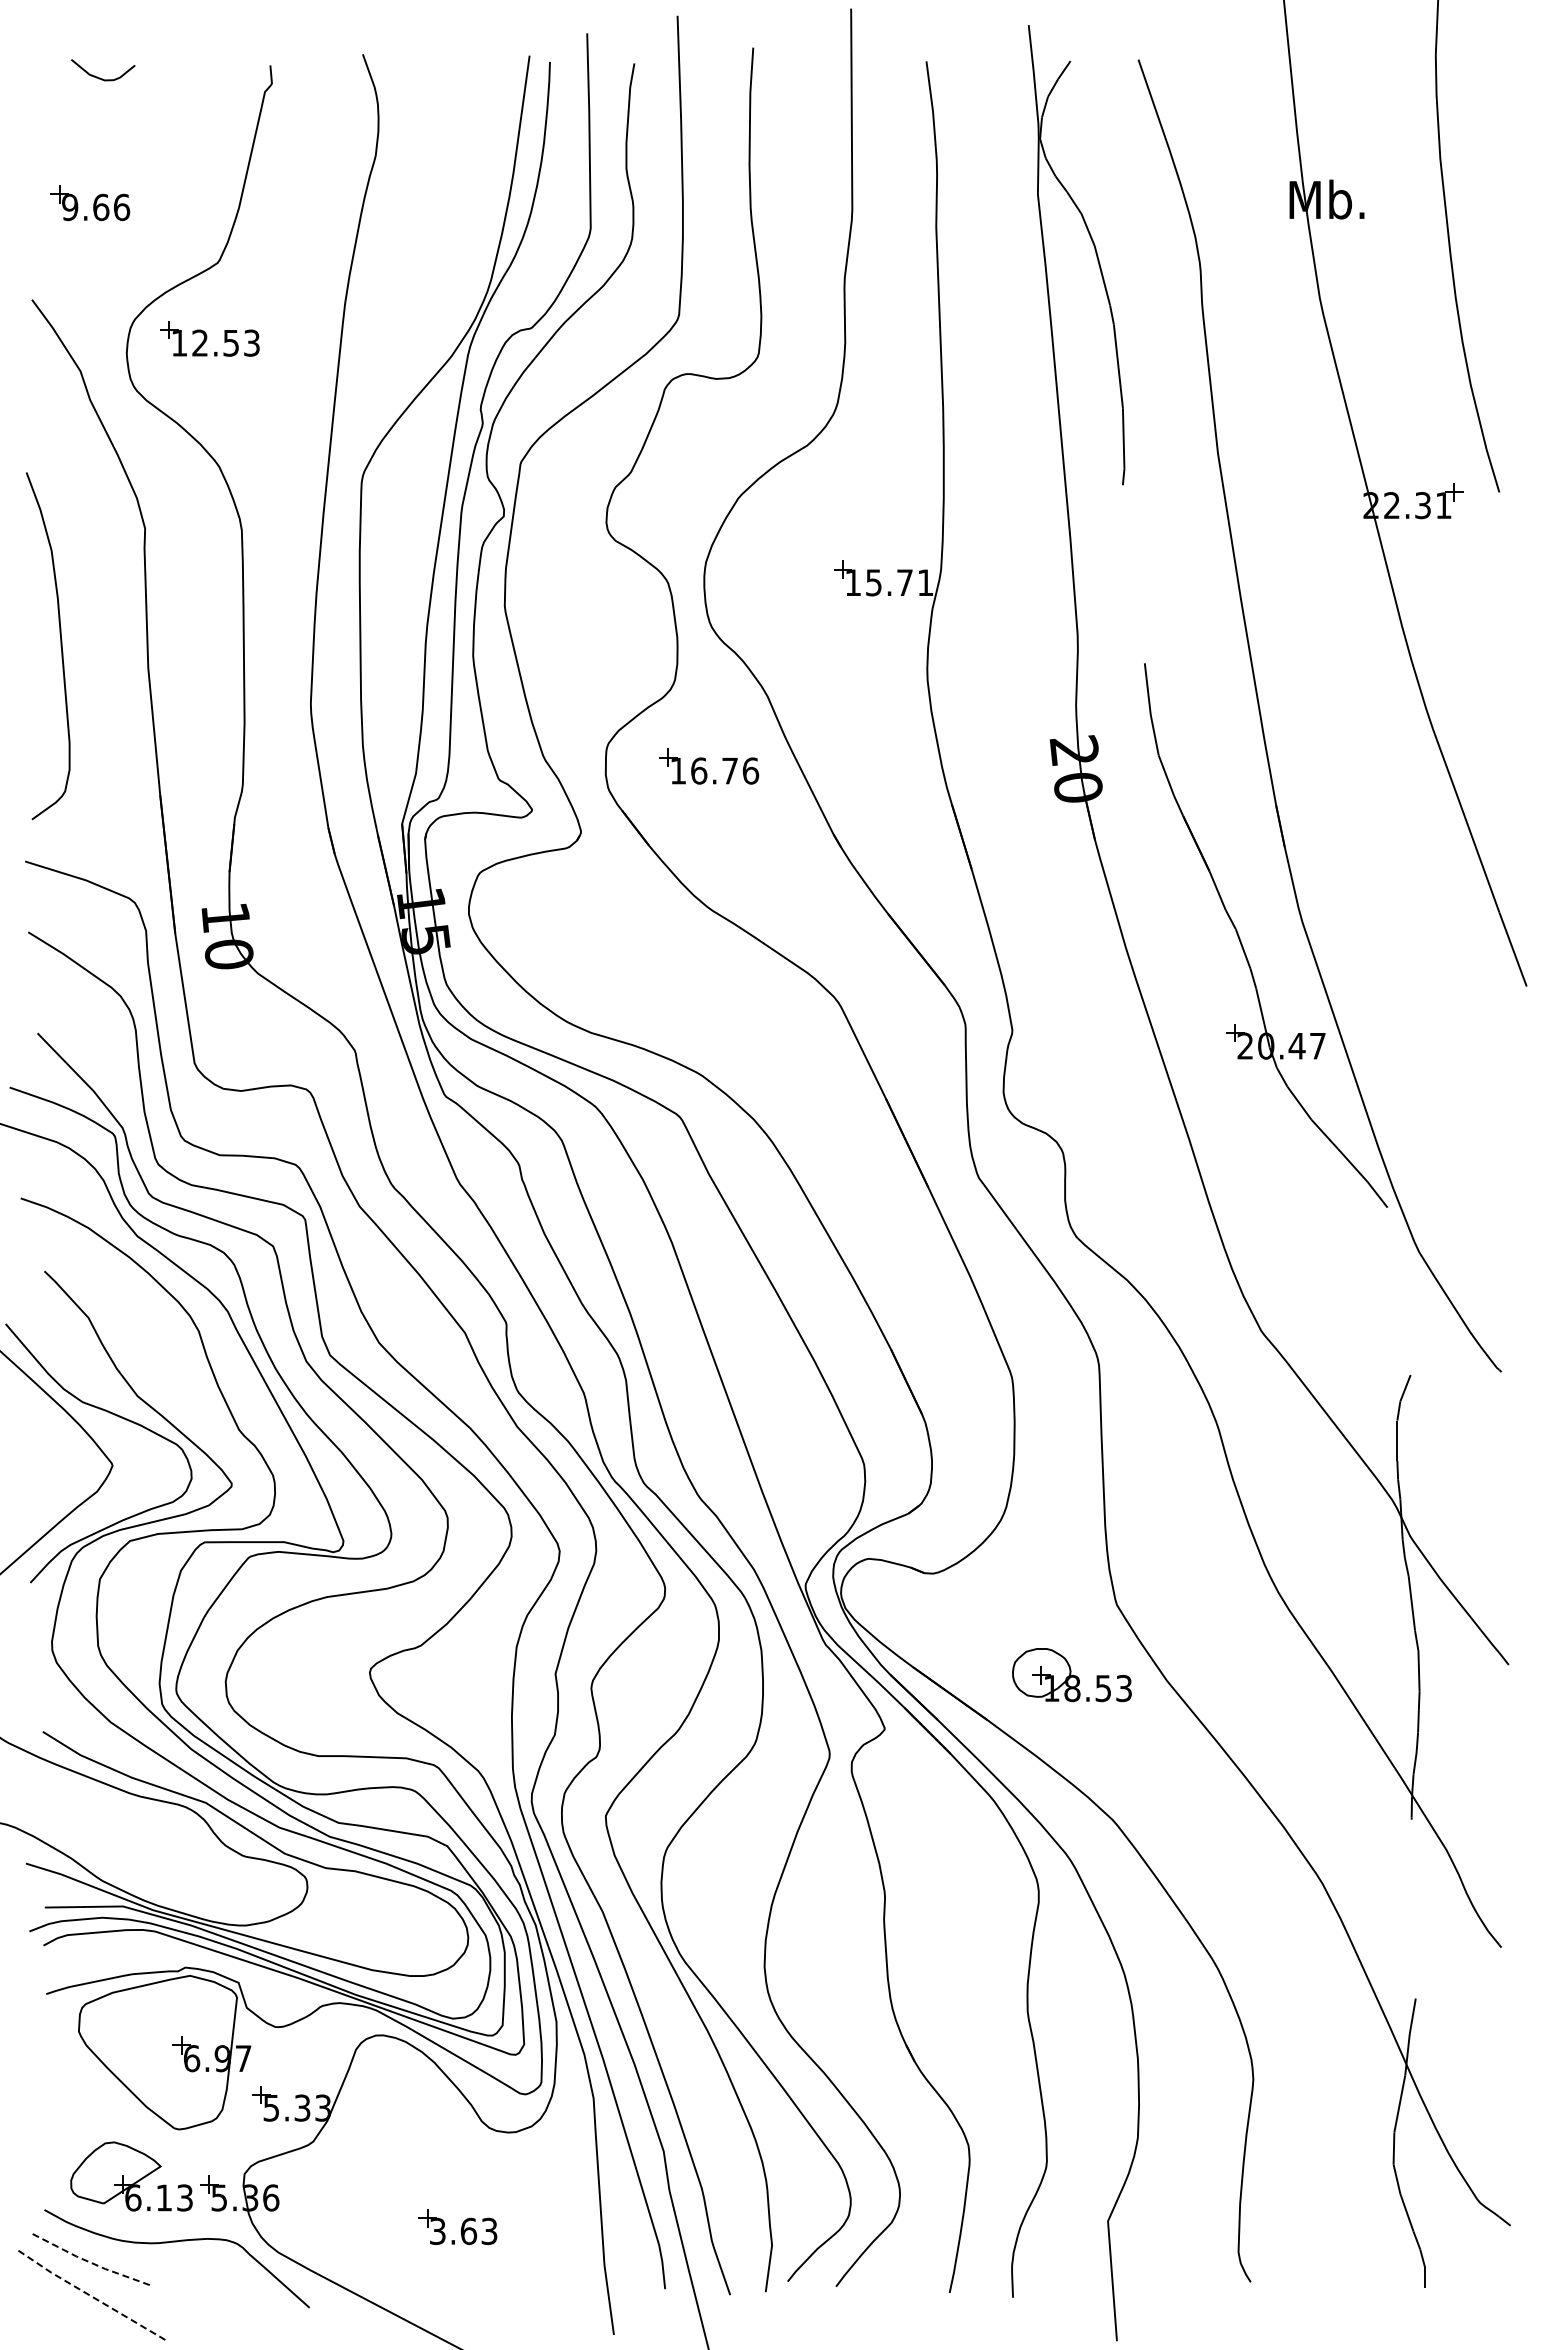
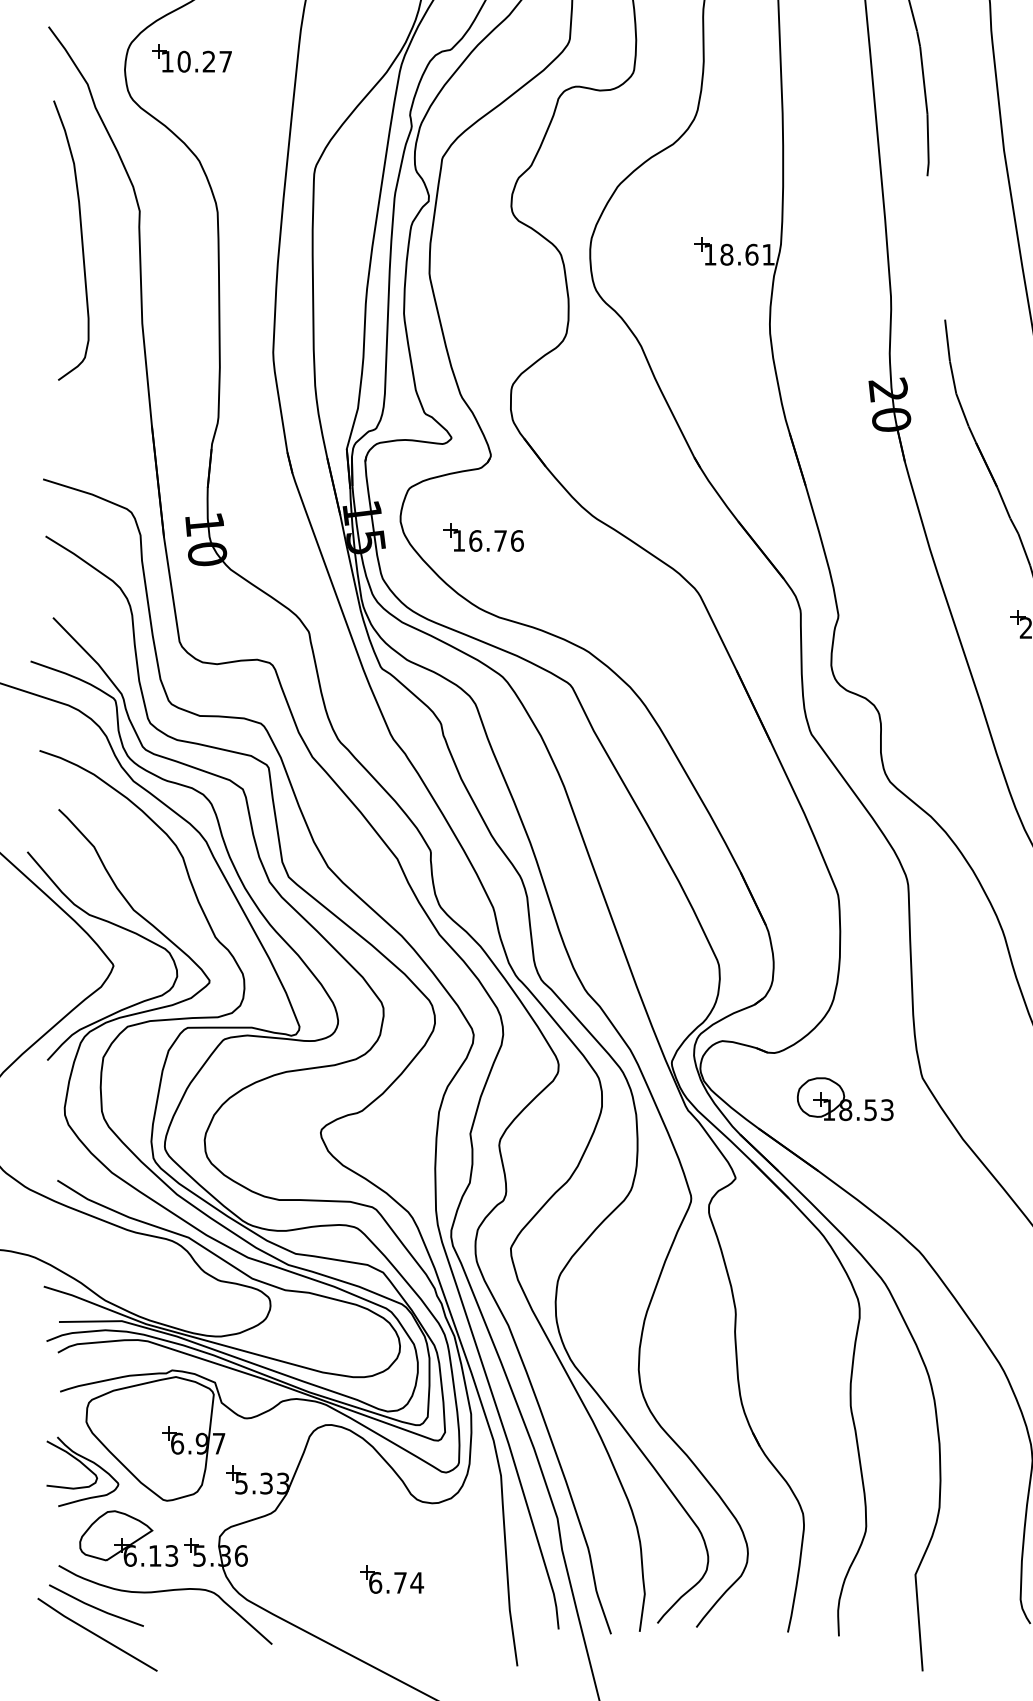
text: (225, 342) -> (204, 61), 12.53 -> 10.27
text: (889, 582) -> (739, 254), 15.71 -> 18.61
curve: (60, 646) -> (81, 240), moved
part: (709, 766) -> (484, 537), moved
part: (1071, 1675) -> (844, 1099), moved
part: (78, 2088) -> (86, 1467), added
text: (463, 2231) -> (396, 1582), 3.63 -> 6.74
line: (90, 2262) -> (95, 1607), dashed -> solid
line: (91, 2296) -> (96, 1635), dashed -> solid

